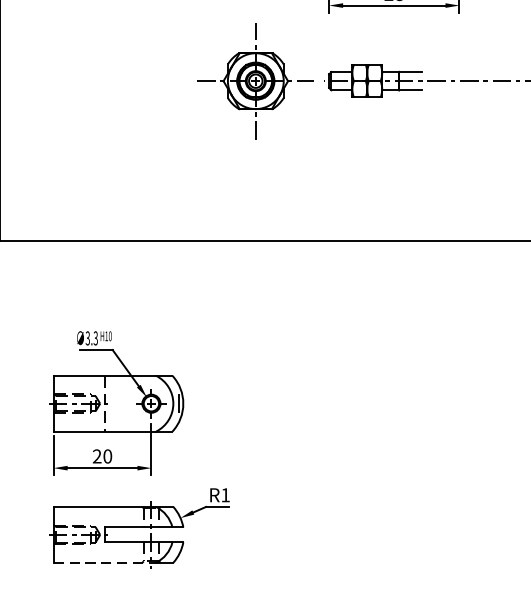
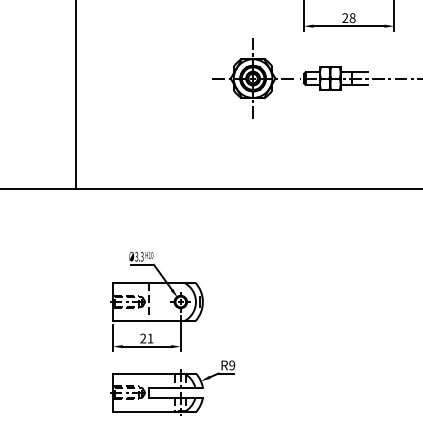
text: (107, 456) -> (150, 338), 20 -> 21
text: (226, 495) -> (232, 365), R1 -> R9
line: (106, 563) -> (149, 412), dashed -> solid

